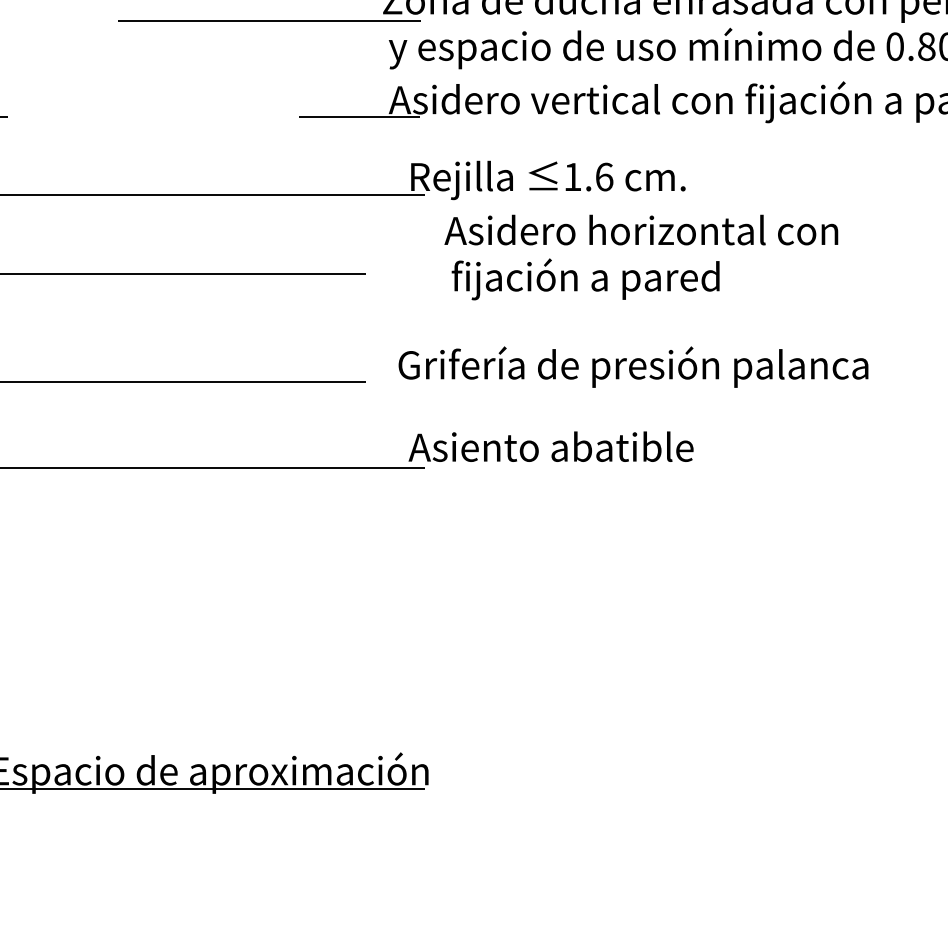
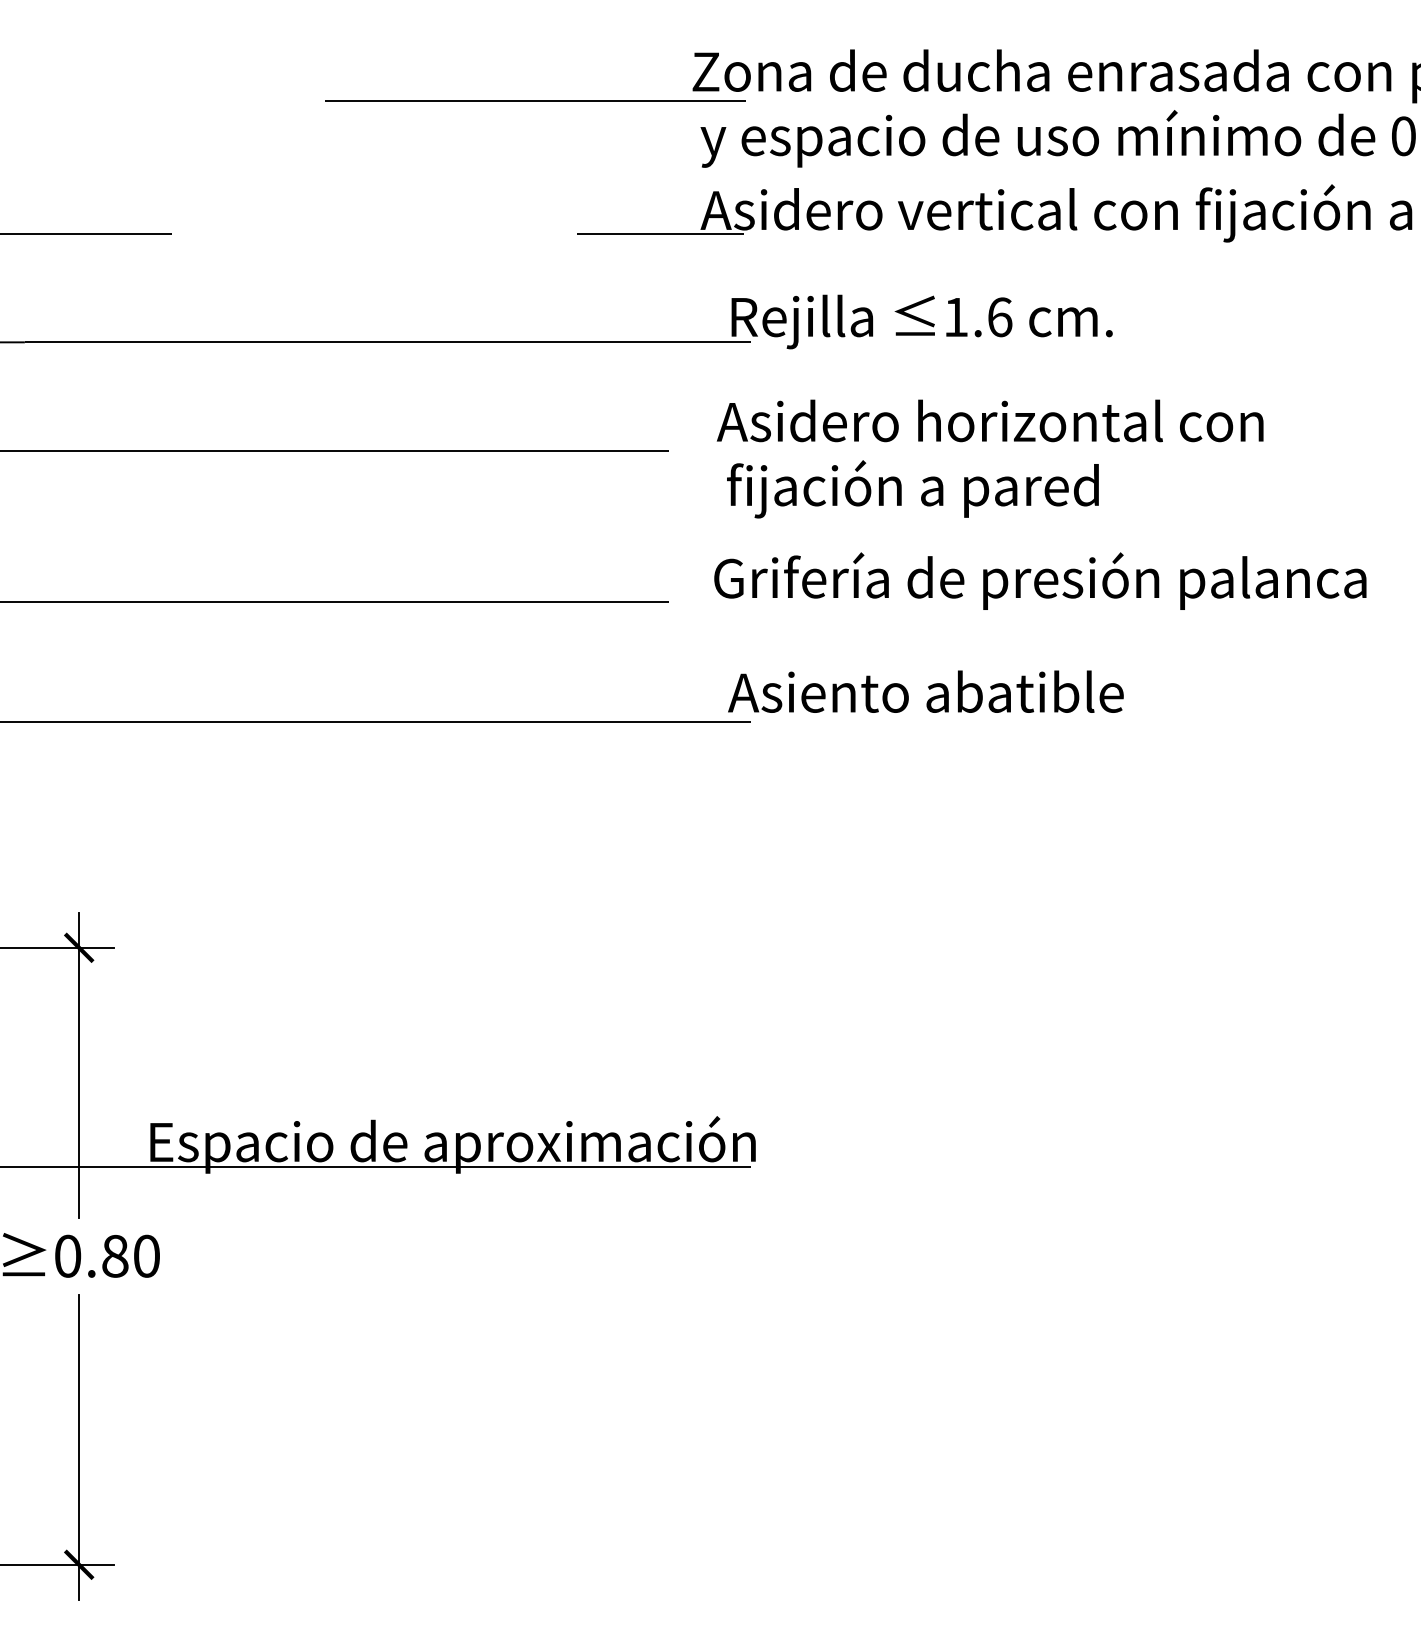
text: (640, 257) -> (989, 458), moved

